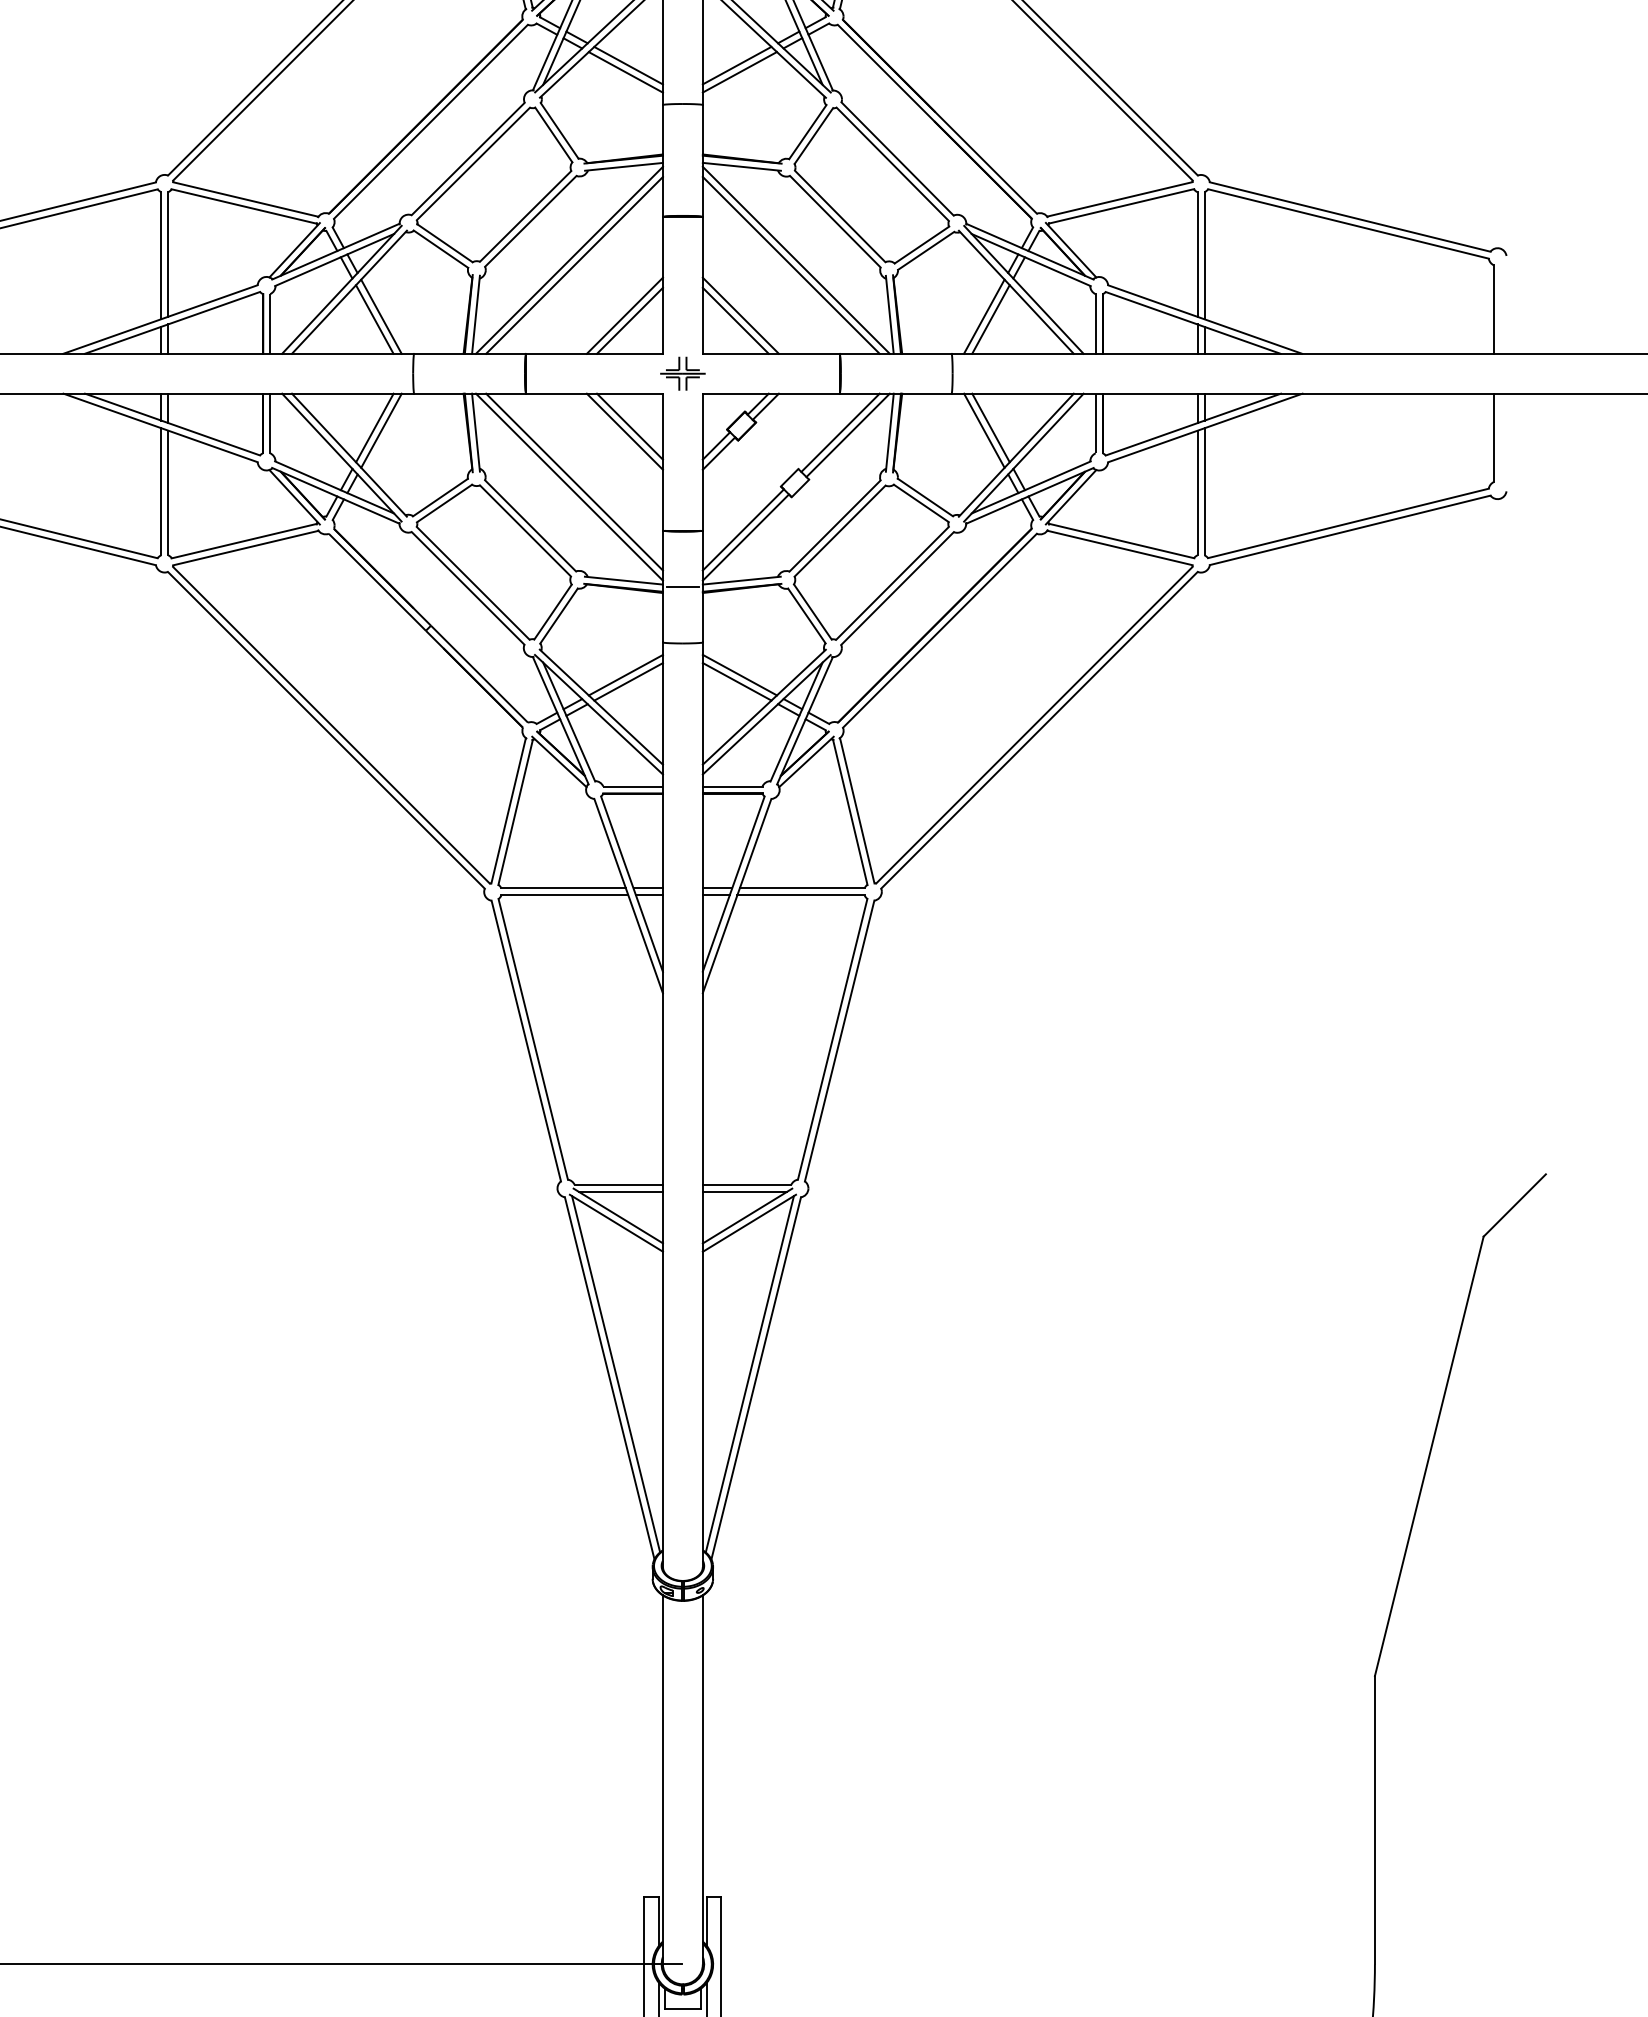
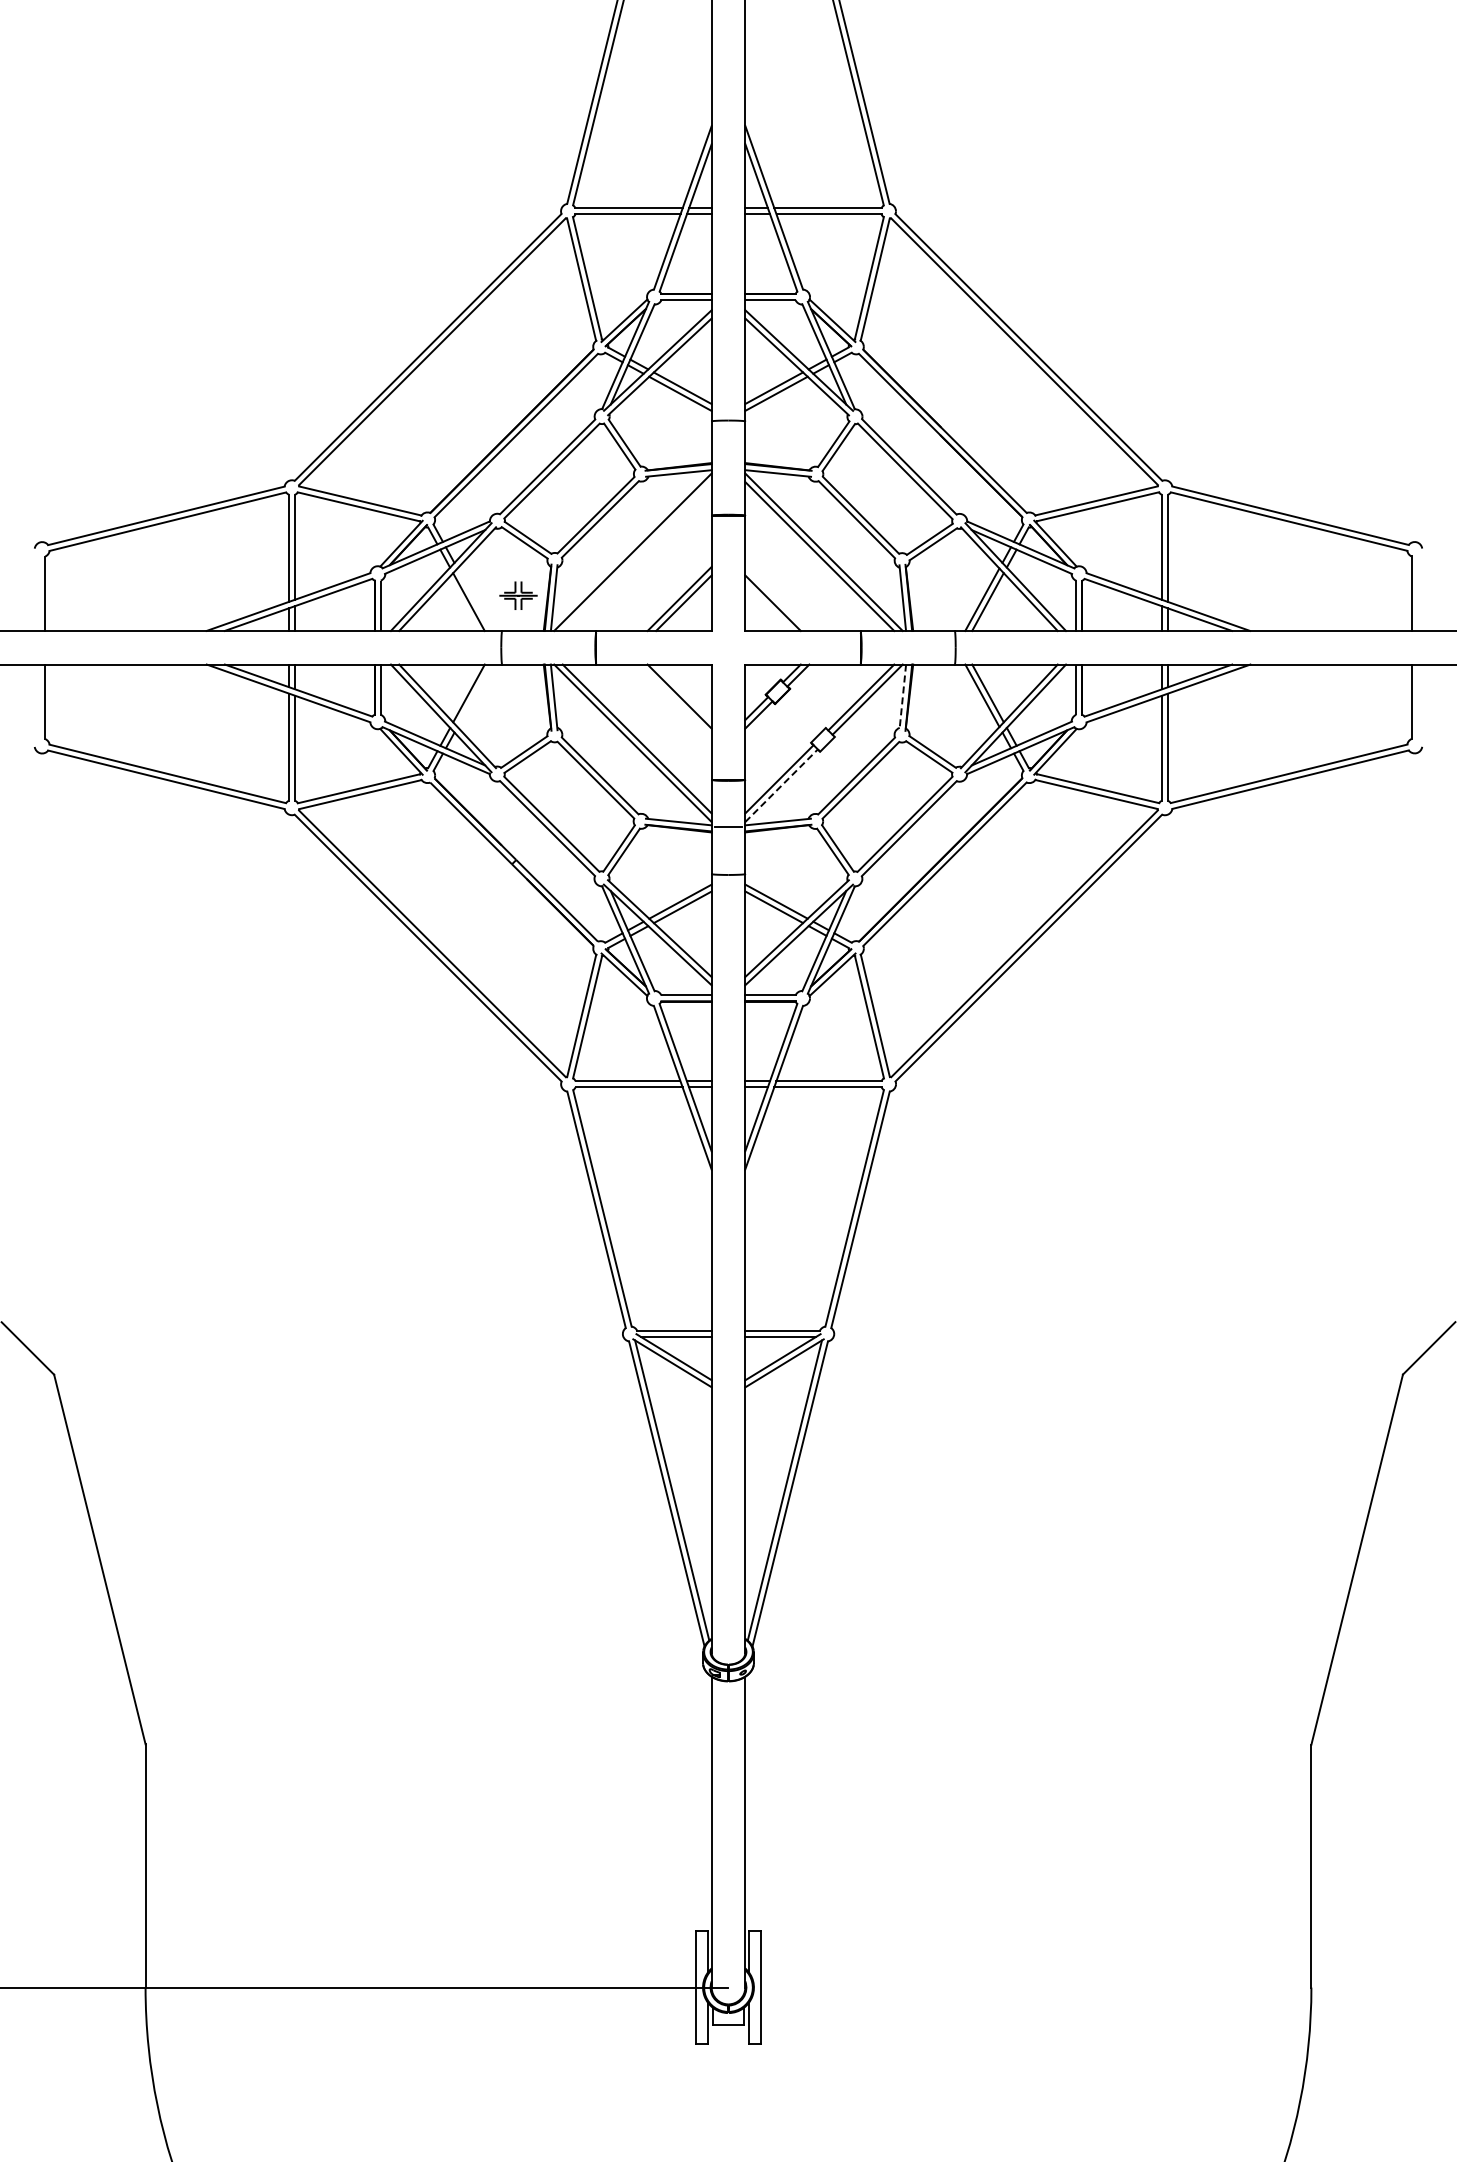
line: (573, 265) -> (636, 556), removed
line: (741, 315) -> (777, 598), removed
line: (381, 316) -> (474, 599), removed
part: (682, 373) -> (518, 595), moved
line: (629, 426) -> (683, 692), removed
line: (381, 430) -> (474, 695), removed
line: (889, 432) -> (902, 697), solid -> dashed
line: (745, 537) -> (781, 785), solid -> dashed

